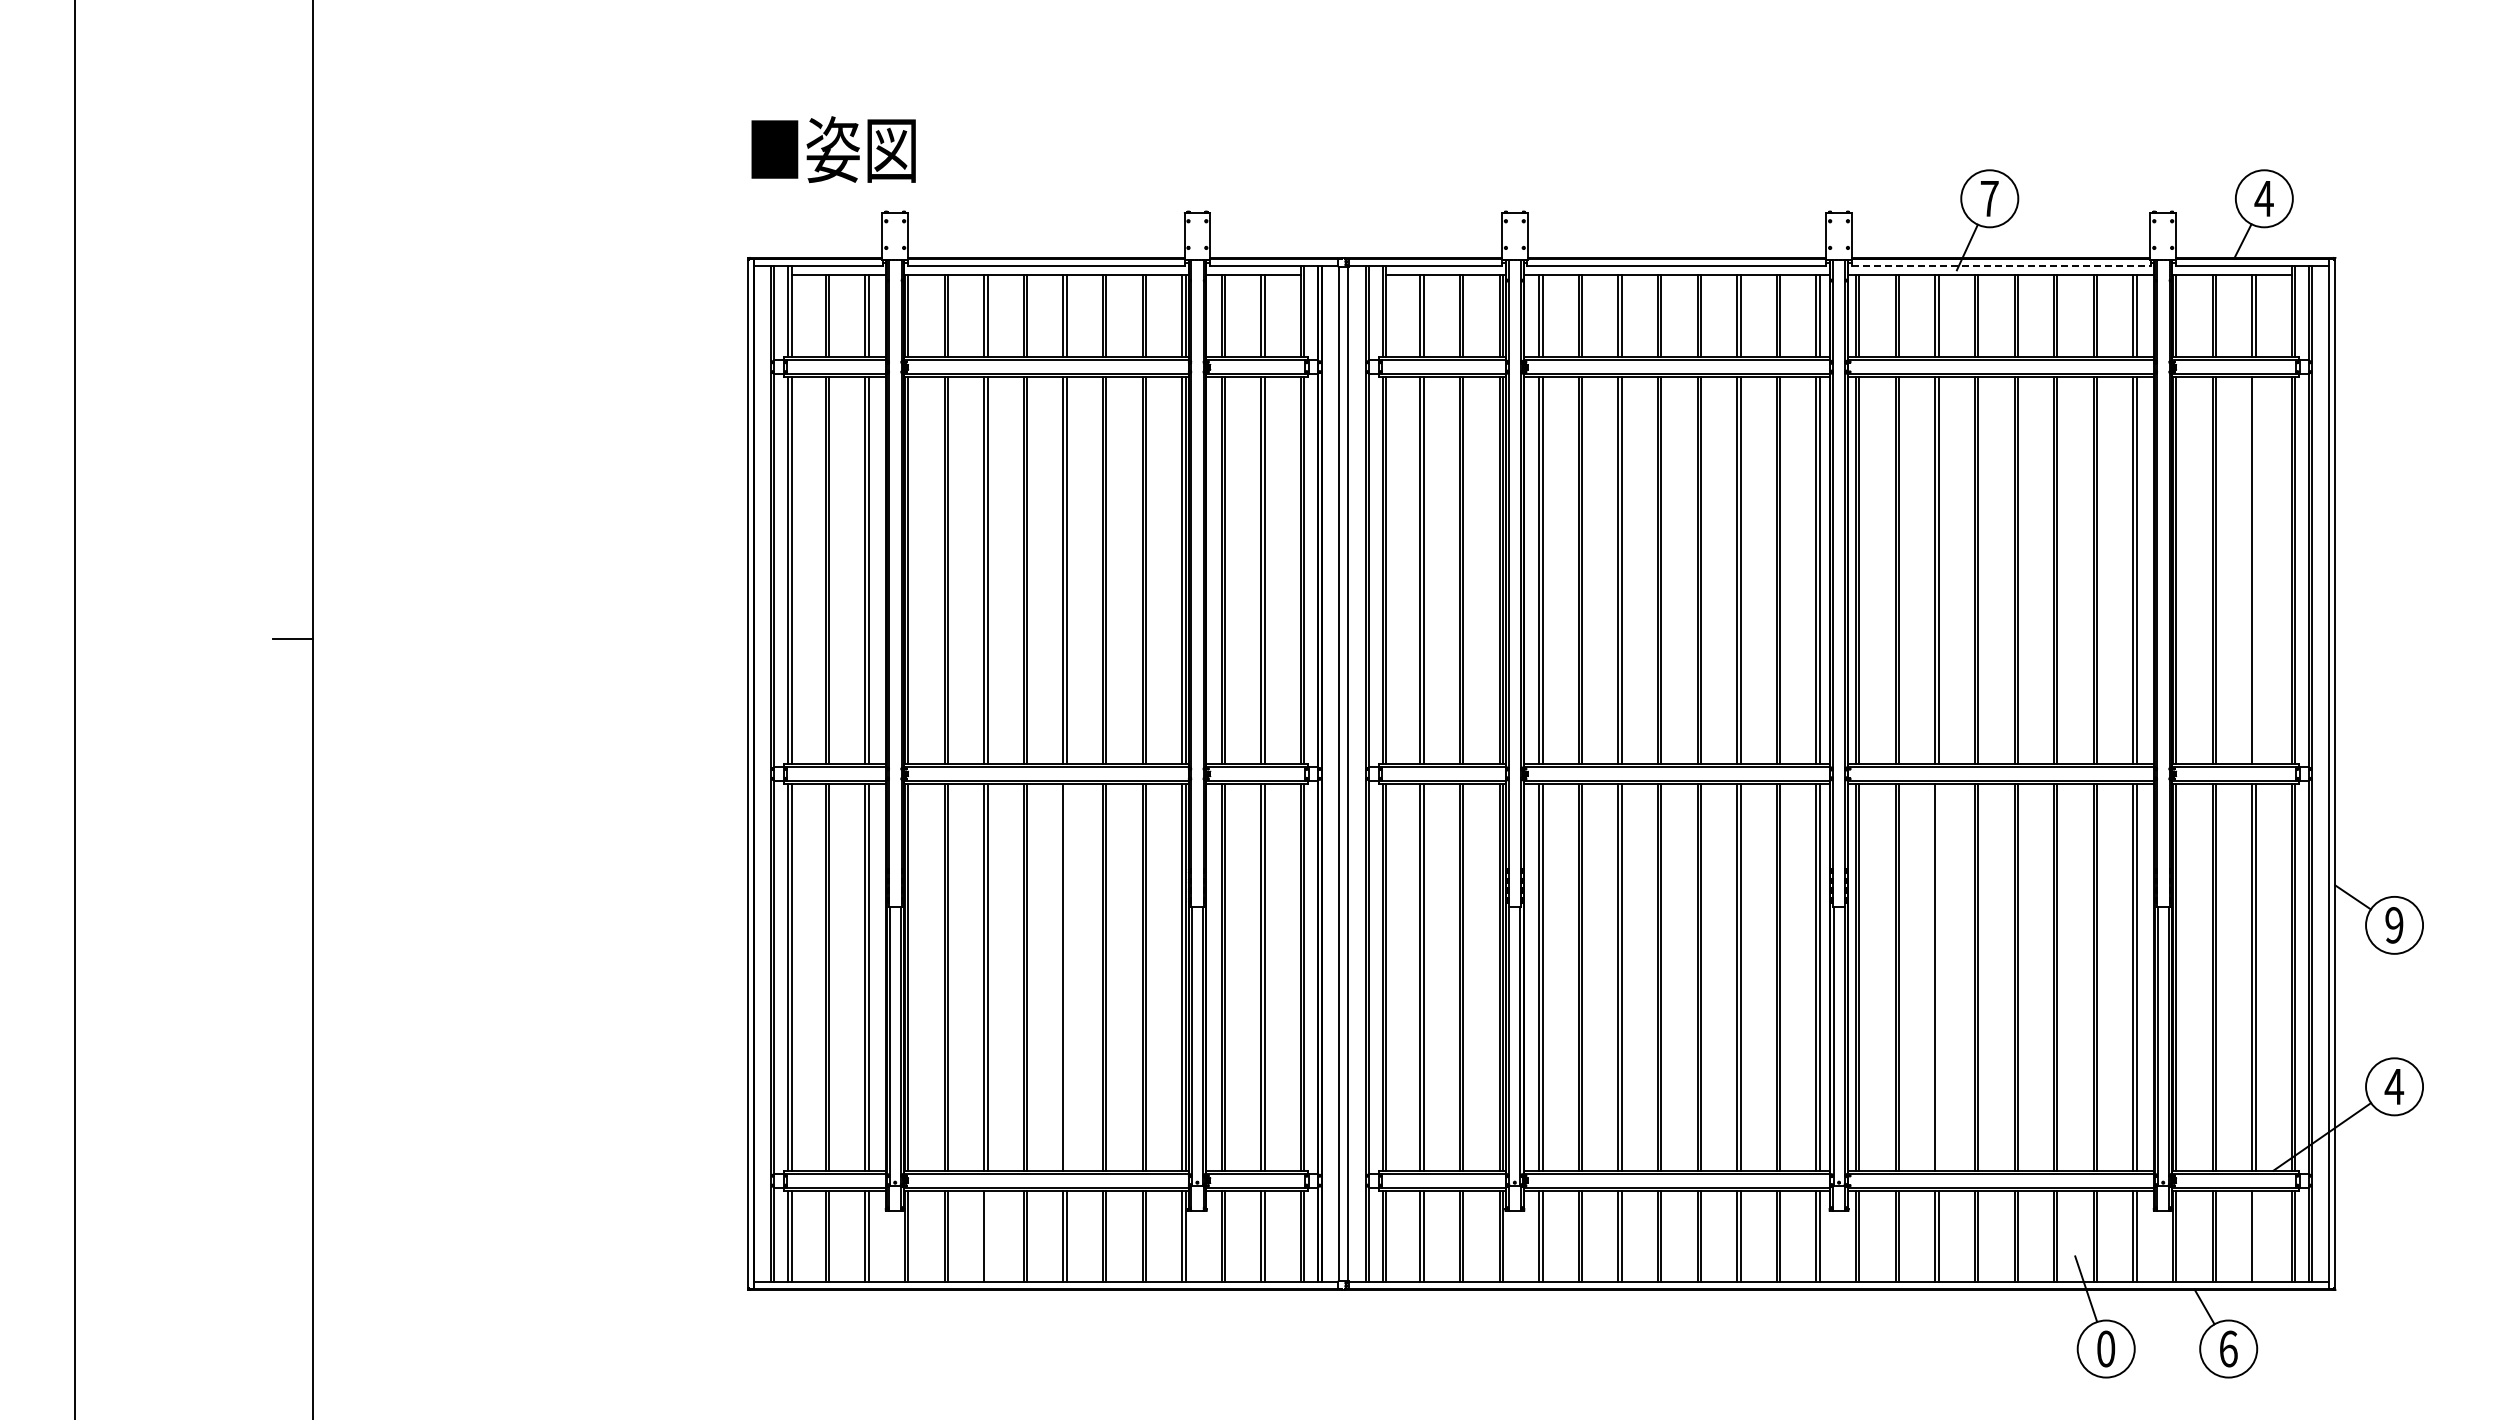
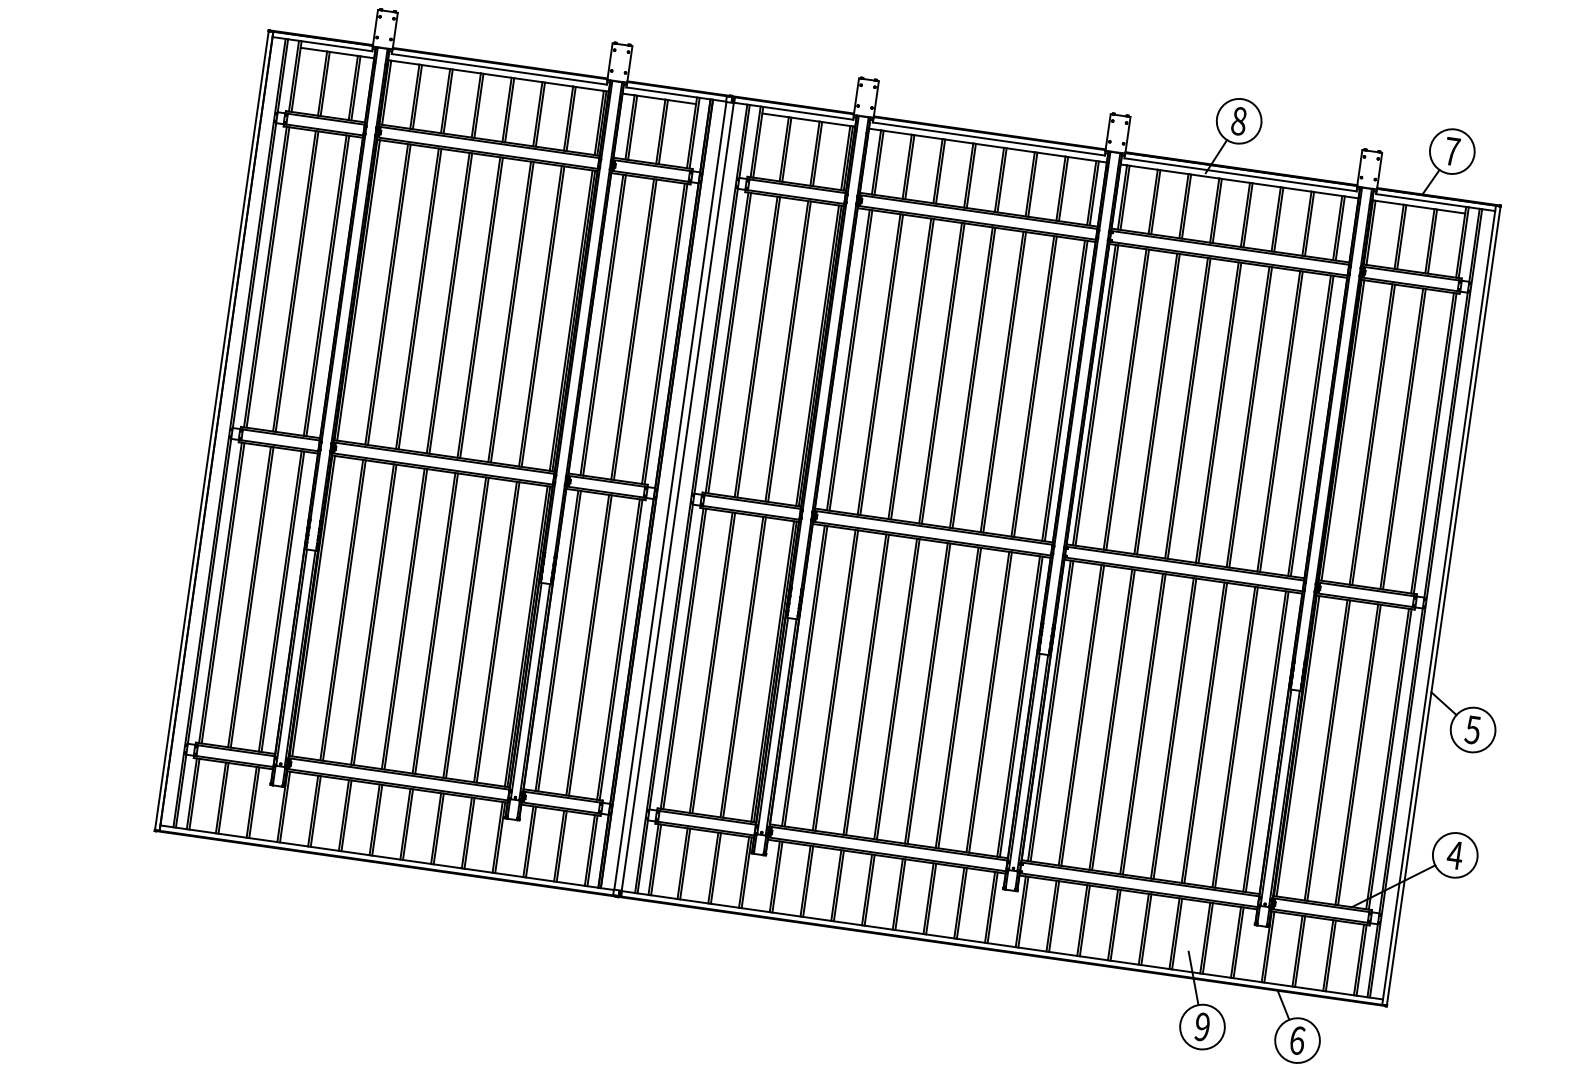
text: (1989, 198) -> (1238, 121), 7 -> 8
text: (2263, 198) -> (1451, 151), 4 -> 7
line: (2001, 266) -> (1240, 175), dashed -> solid
line: (2255, 570) -> (1404, 439), added
text: (2394, 925) -> (1473, 730), 9 -> 5
line: (1066, 976) -> (436, 623), added
line: (1938, 976) -> (1113, 719), added
line: (987, 1235) -> (346, 815), added
line: (2255, 1235) -> (1330, 955), added
text: (2106, 1348) -> (1202, 1026), 0 -> 9

